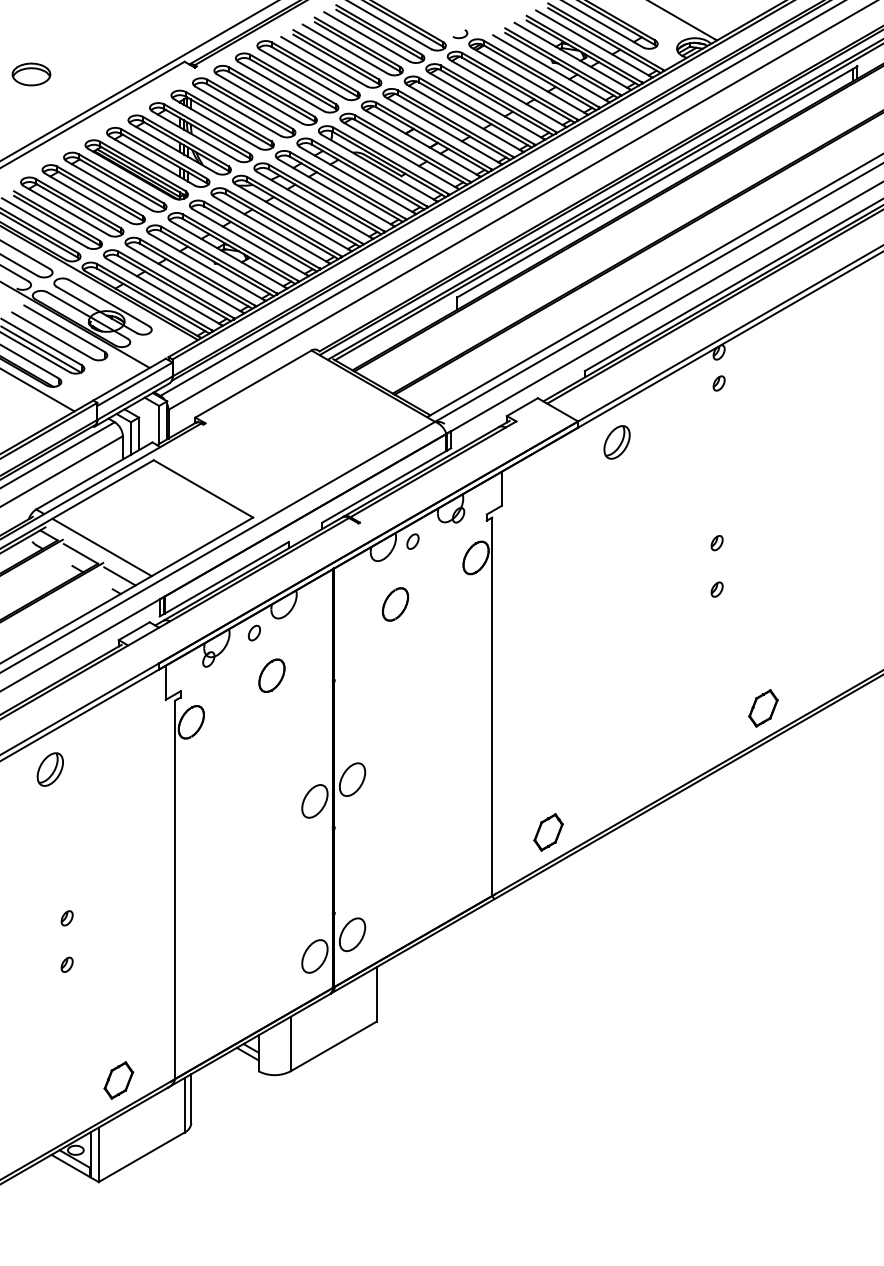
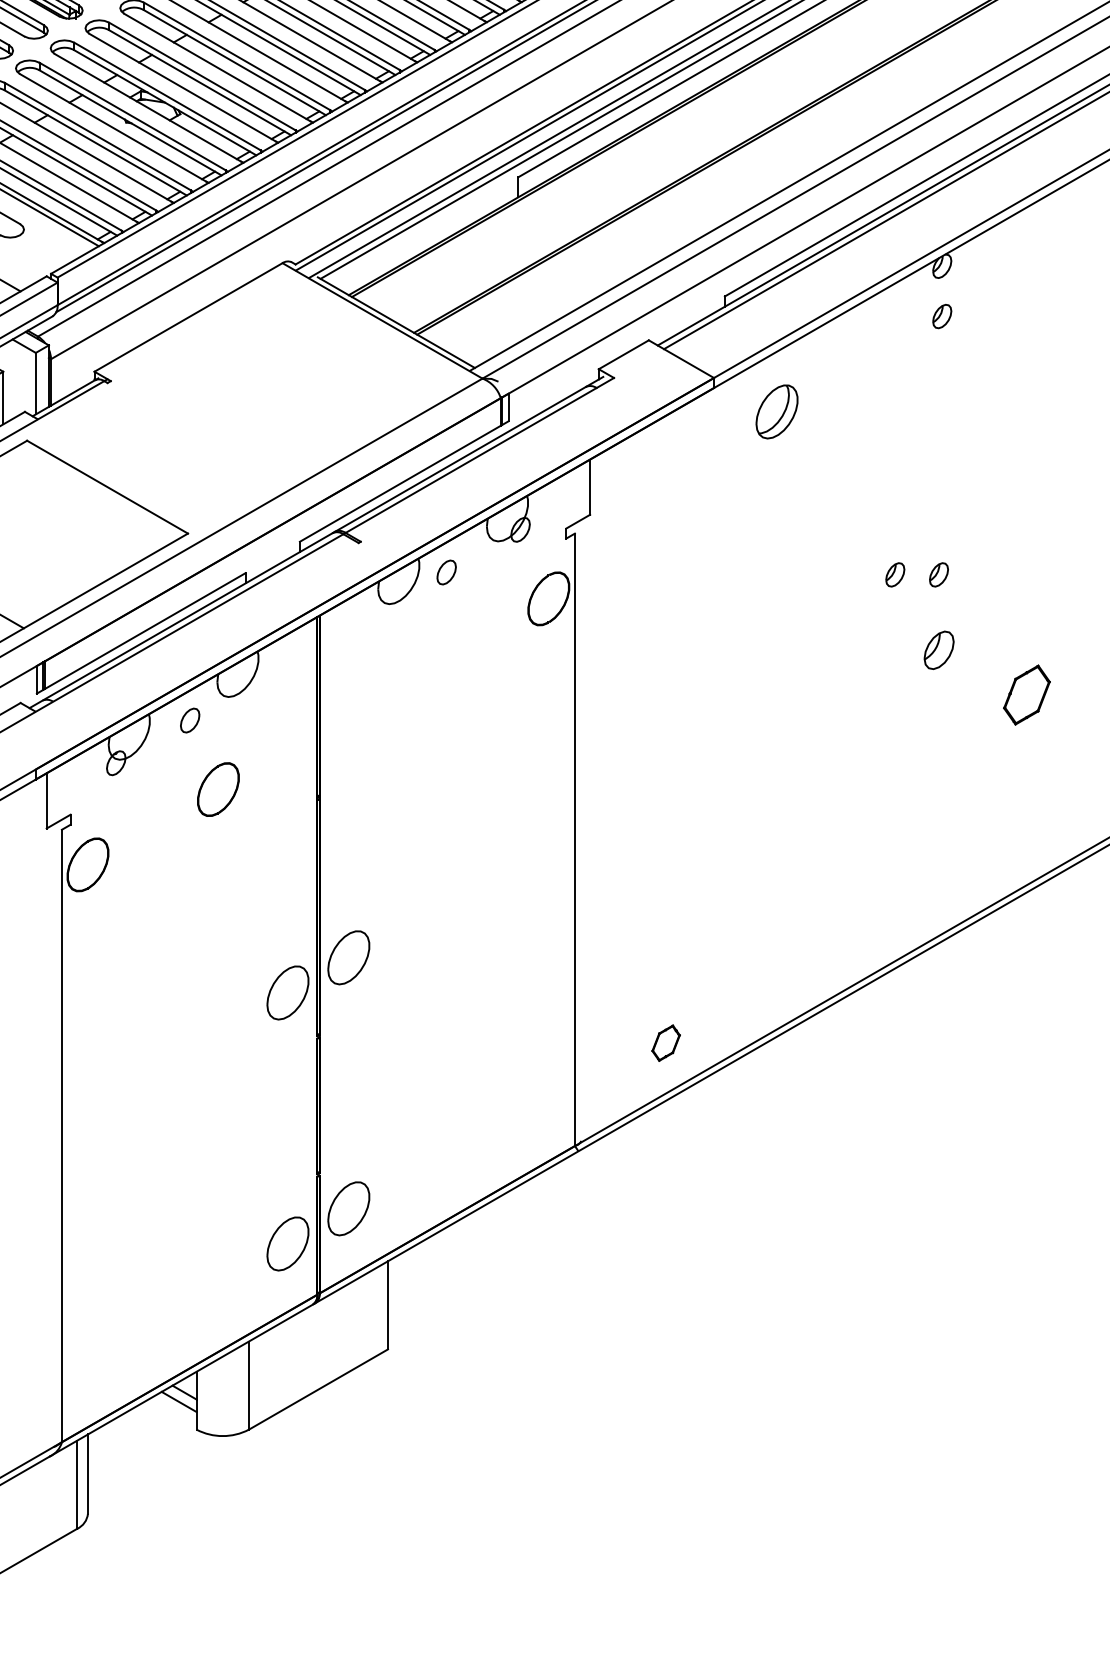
part: (689, 543) -> (894, 575), added
part: (716, 589) -> (937, 649), size x1.6
part: (395, 604) -> (418, 674), removed
part: (763, 708) -> (1026, 695), moved
part: (548, 832) -> (666, 1043), size x0.6

